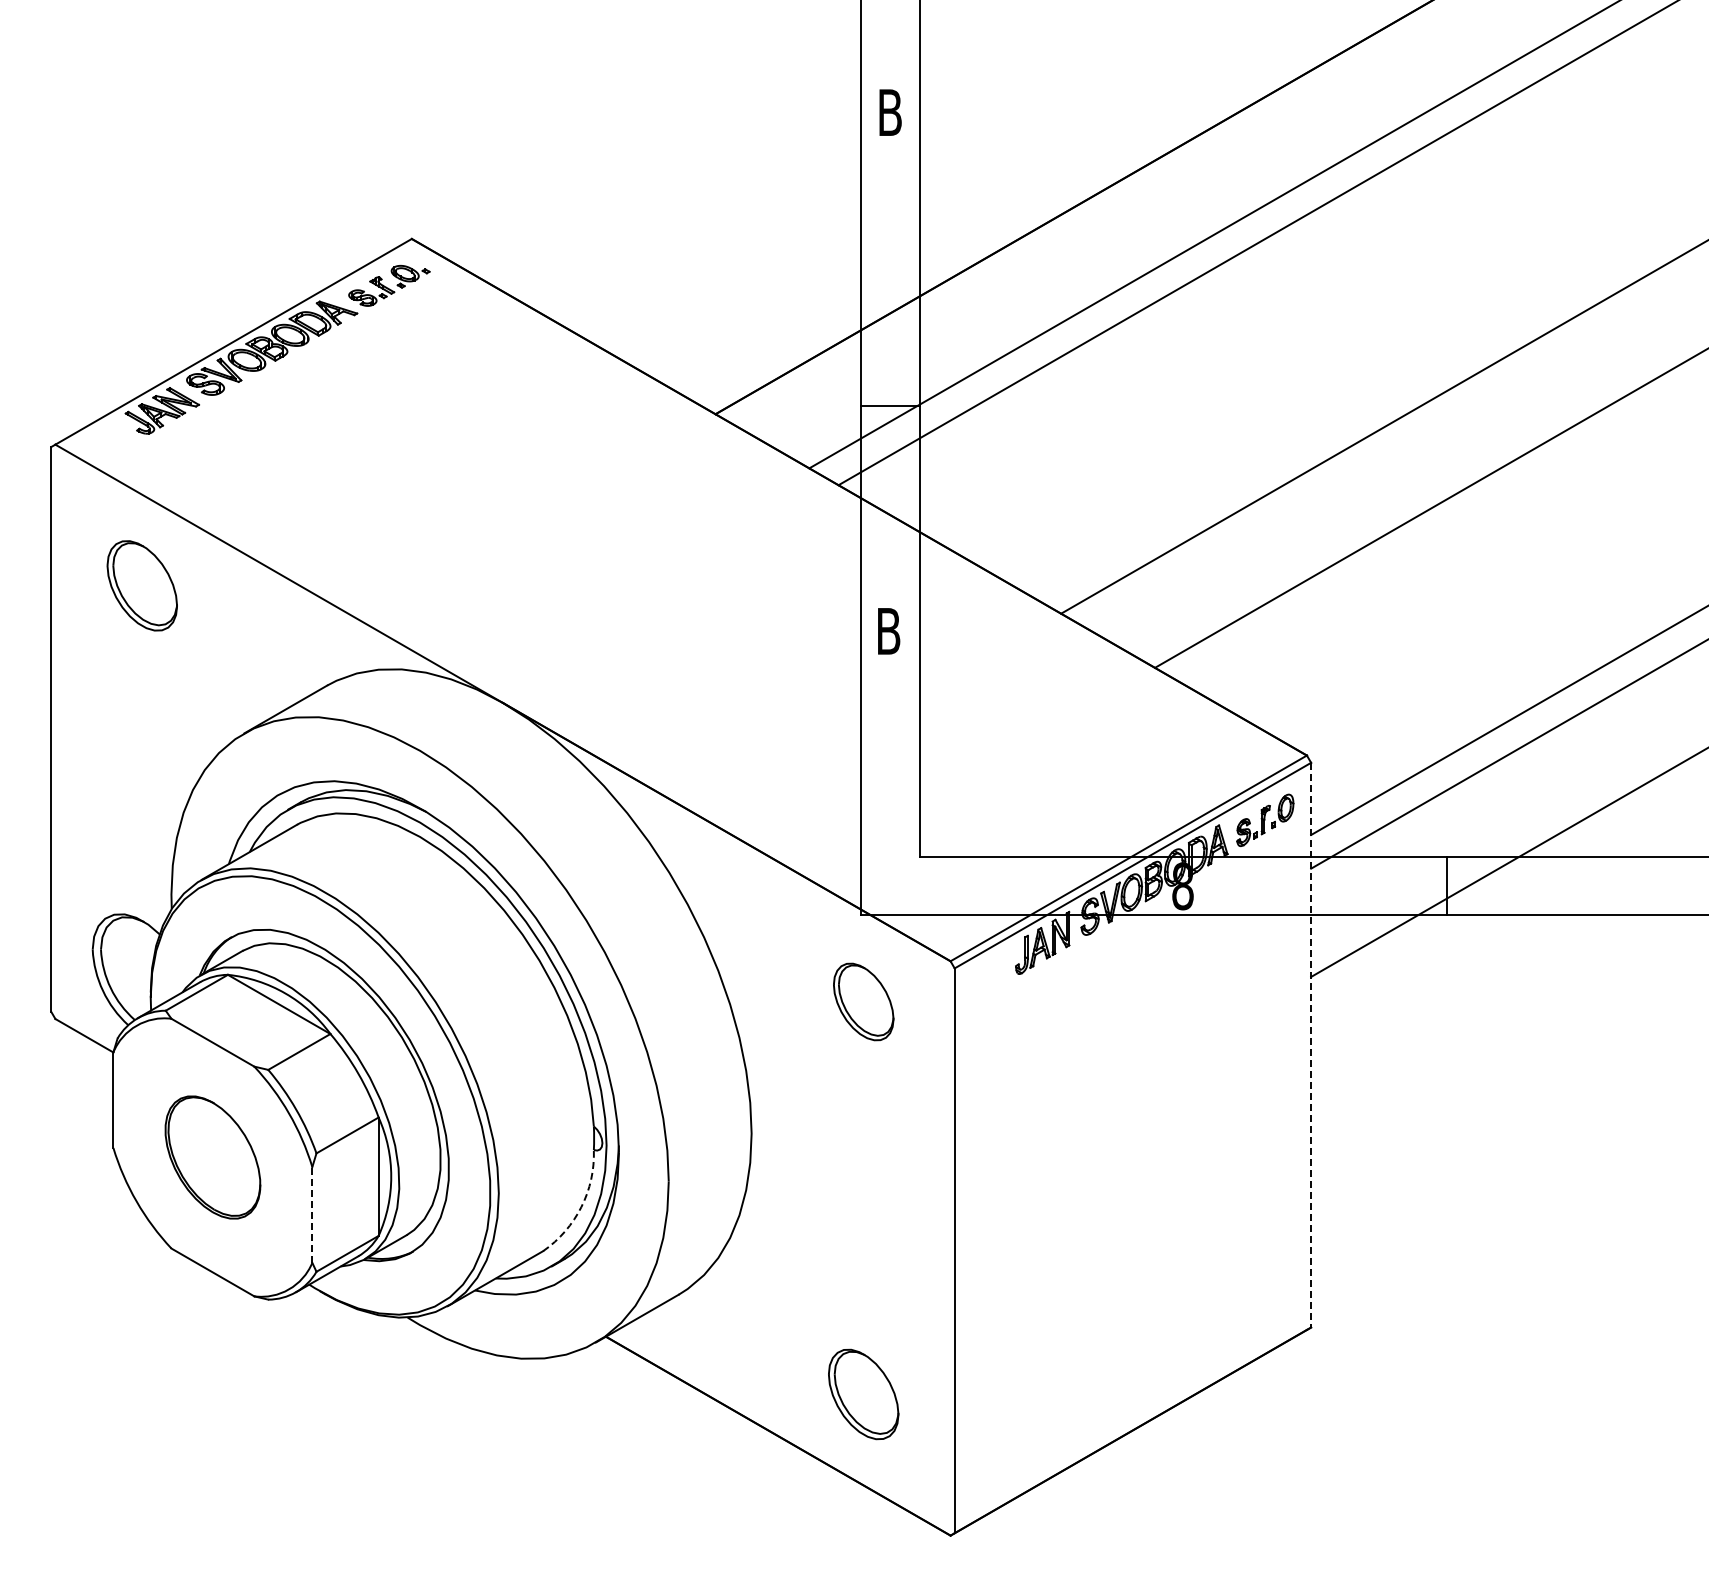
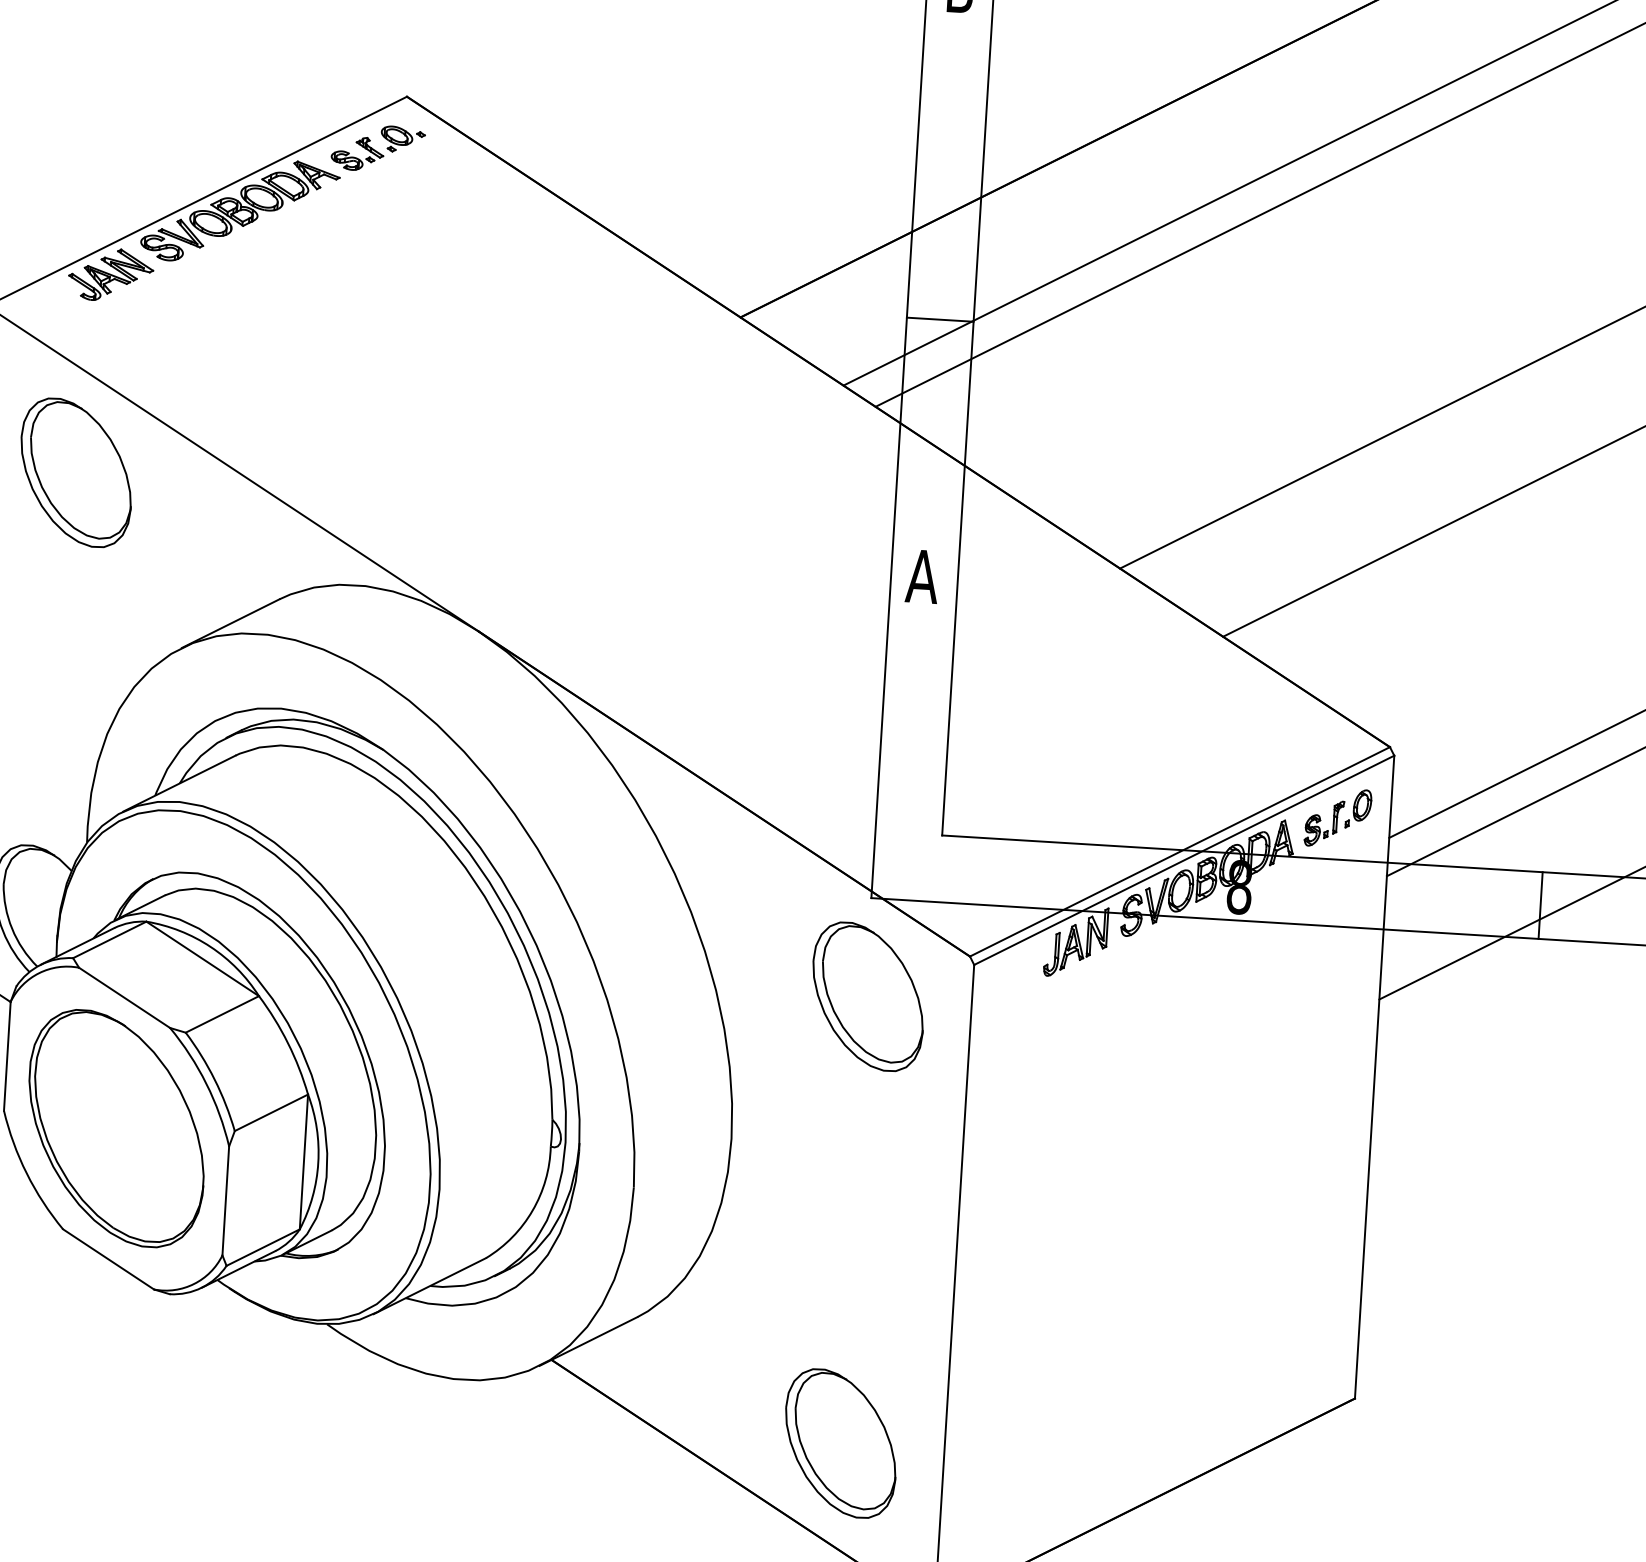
part: (141, 585) -> (75, 472), size x1.43
text: (888, 631) -> (922, 576), B -> A
part: (863, 1001) -> (868, 996), size x1.67
line: (1311, 1045) -> (1375, 1077), dashed -> solid
part: (212, 1157) -> (116, 1128), size x1.67
arc: (581, 1207) -> (532, 1211), dashed -> solid
line: (312, 1214) -> (226, 1200), dashed -> solid
part: (863, 1394) -> (840, 1443), size x1.43

